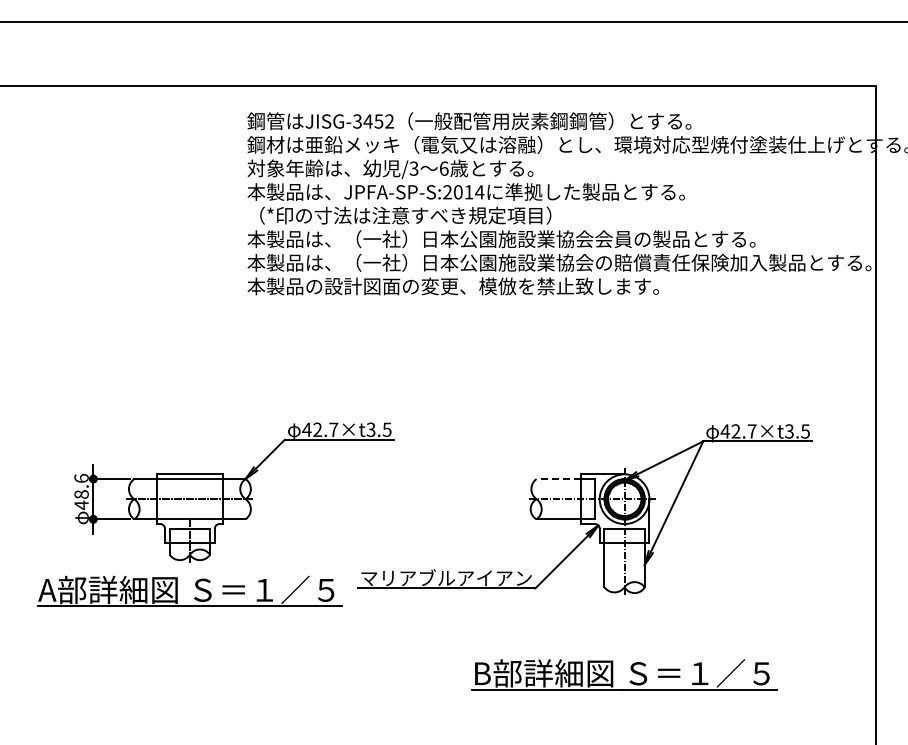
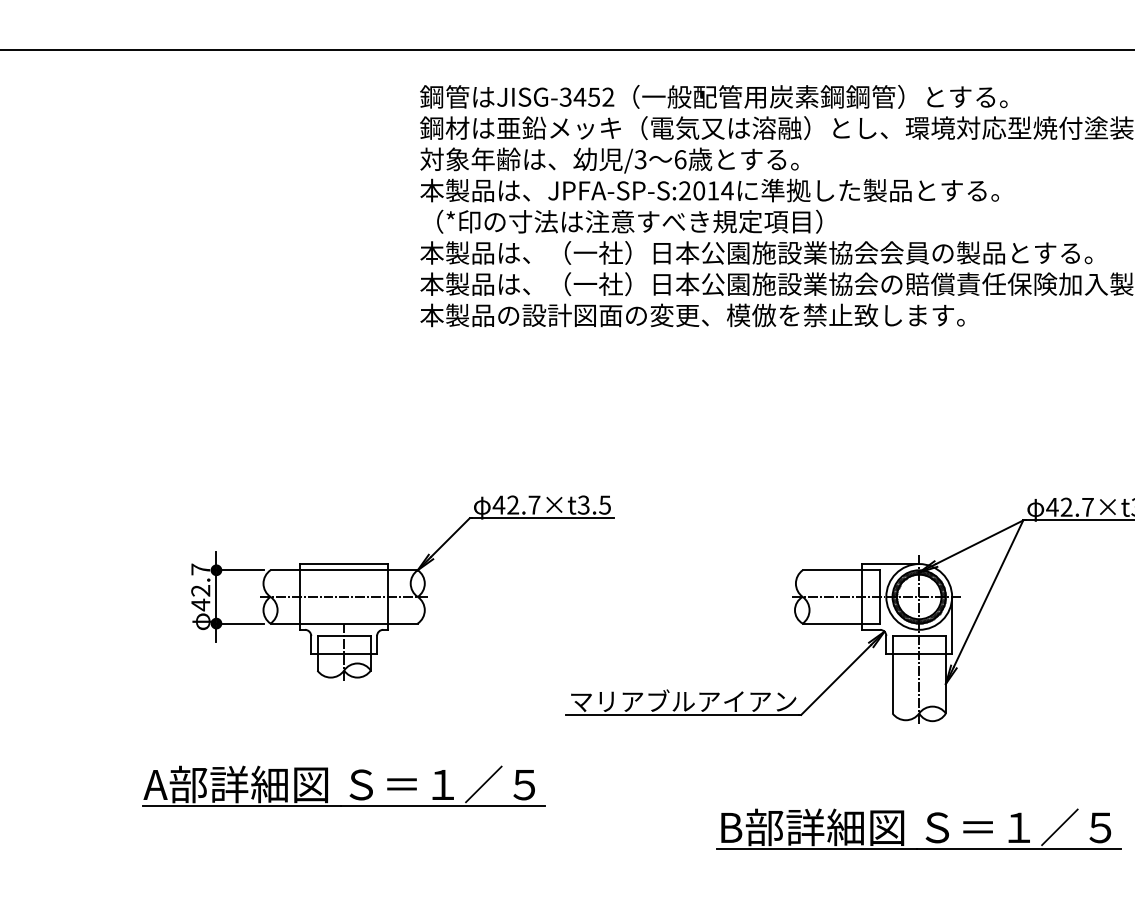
line: (558, 479) -> (831, 570), dashed -> solid
text: (81, 486) -> (200, 580), 48.6 -> 42.7
part: (195, 586) -> (351, 779), moved

